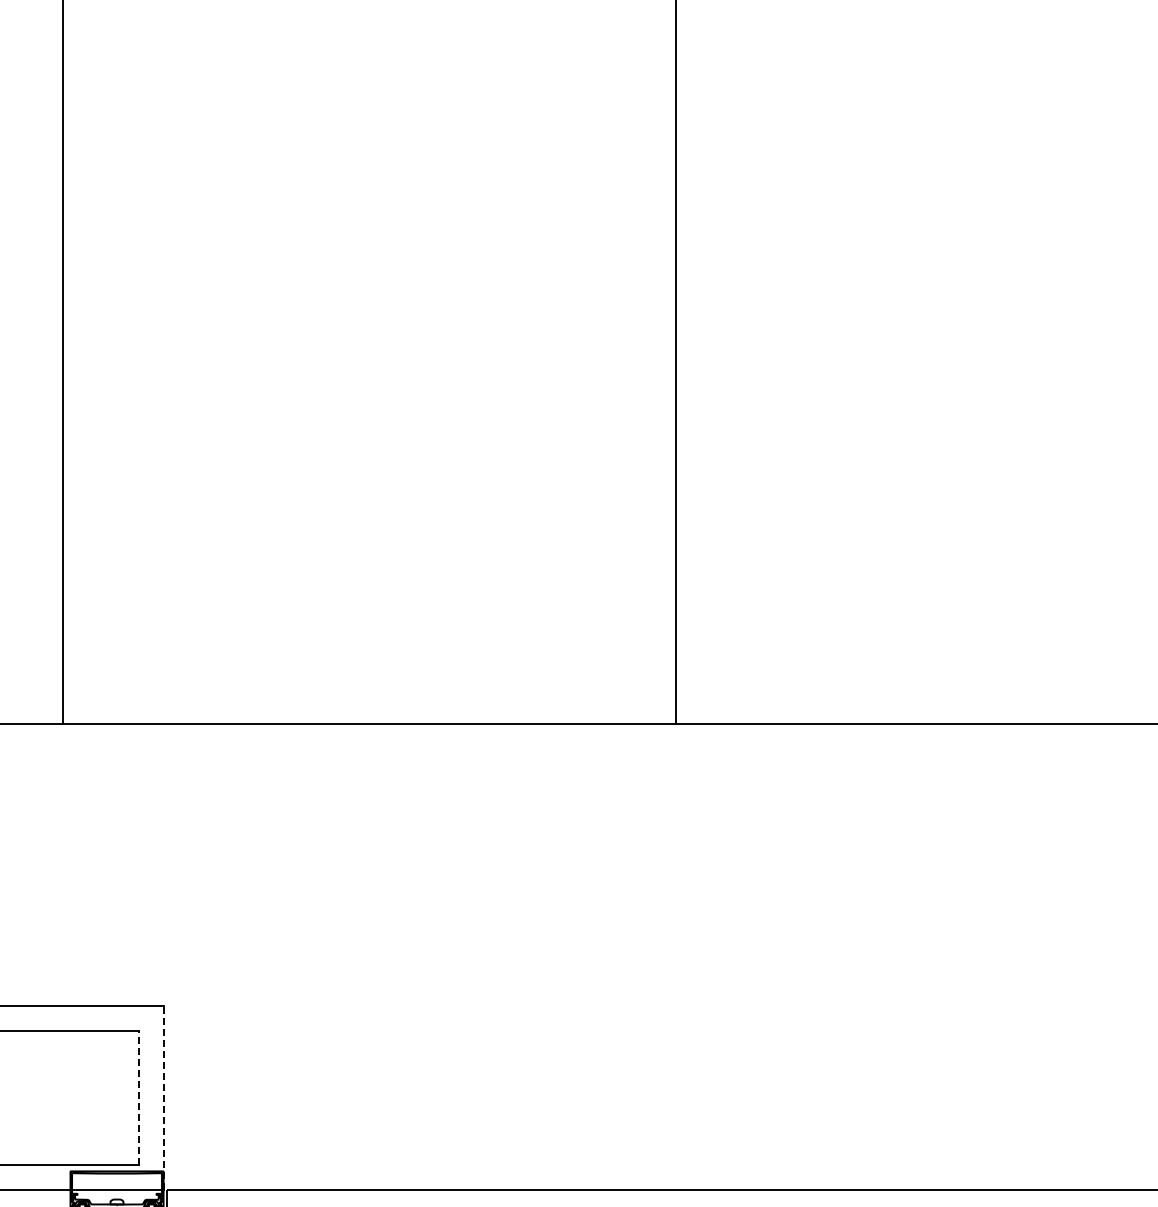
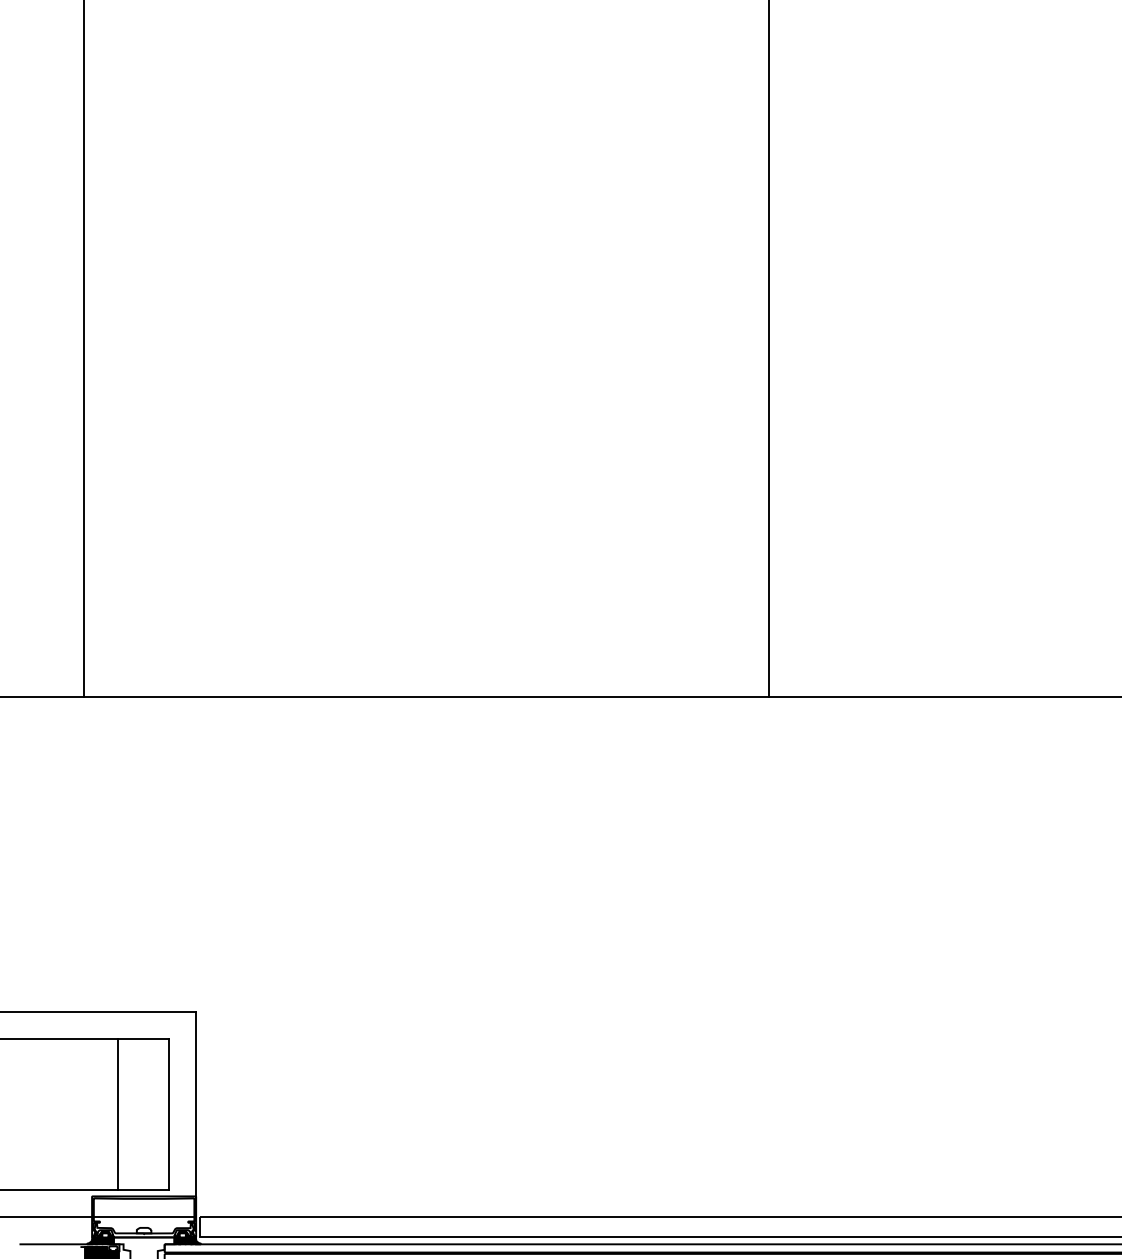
line: (93, 1097) -> (117, 1113), added
line: (139, 1097) -> (169, 1113), dashed -> solid
line: (163, 1097) -> (196, 1113), dashed -> solid

